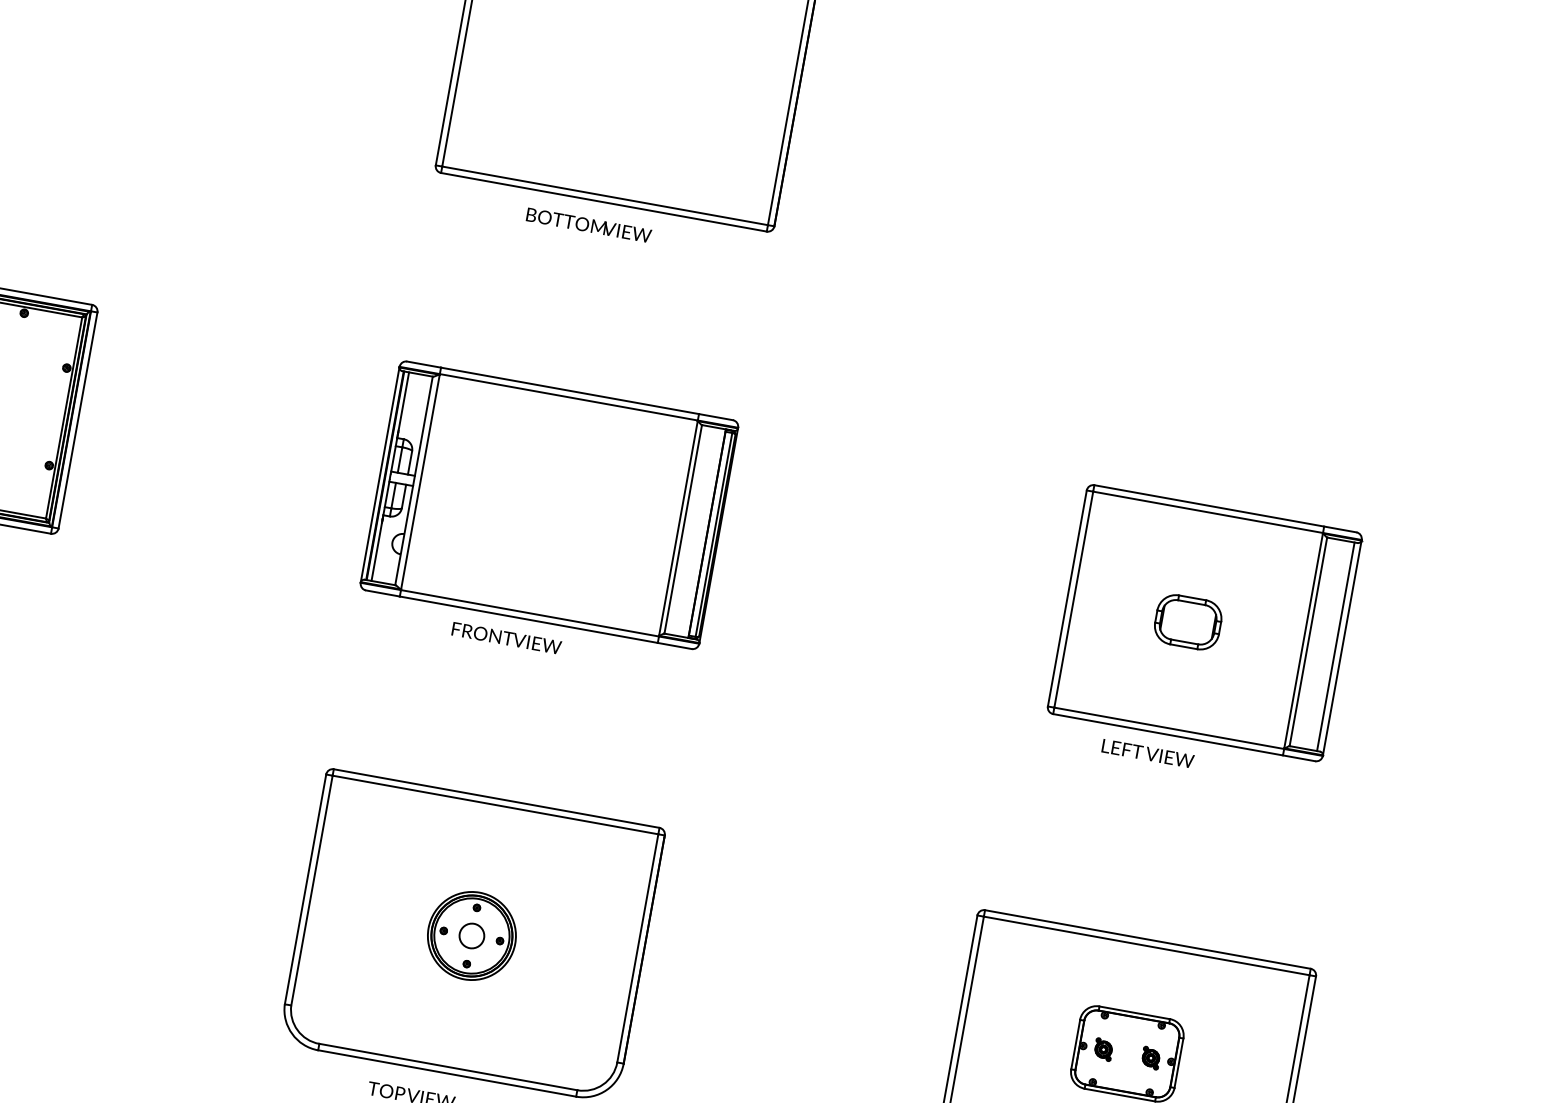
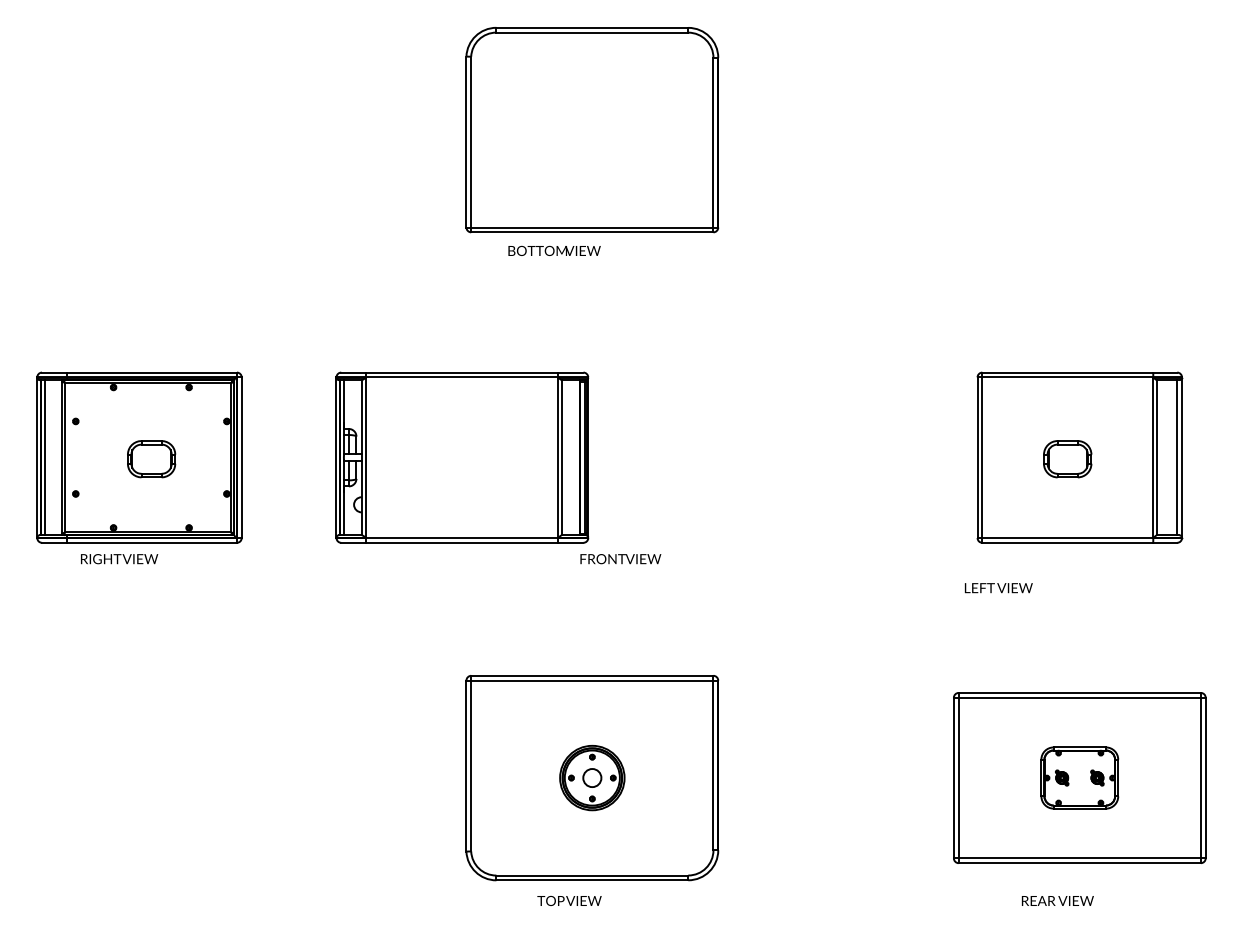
text: (588, 224) -> (554, 250), moved
part: (549, 505) -> (462, 457), moved
text: (506, 638) -> (620, 559), moved
text: (1147, 754) -> (998, 588), moved

